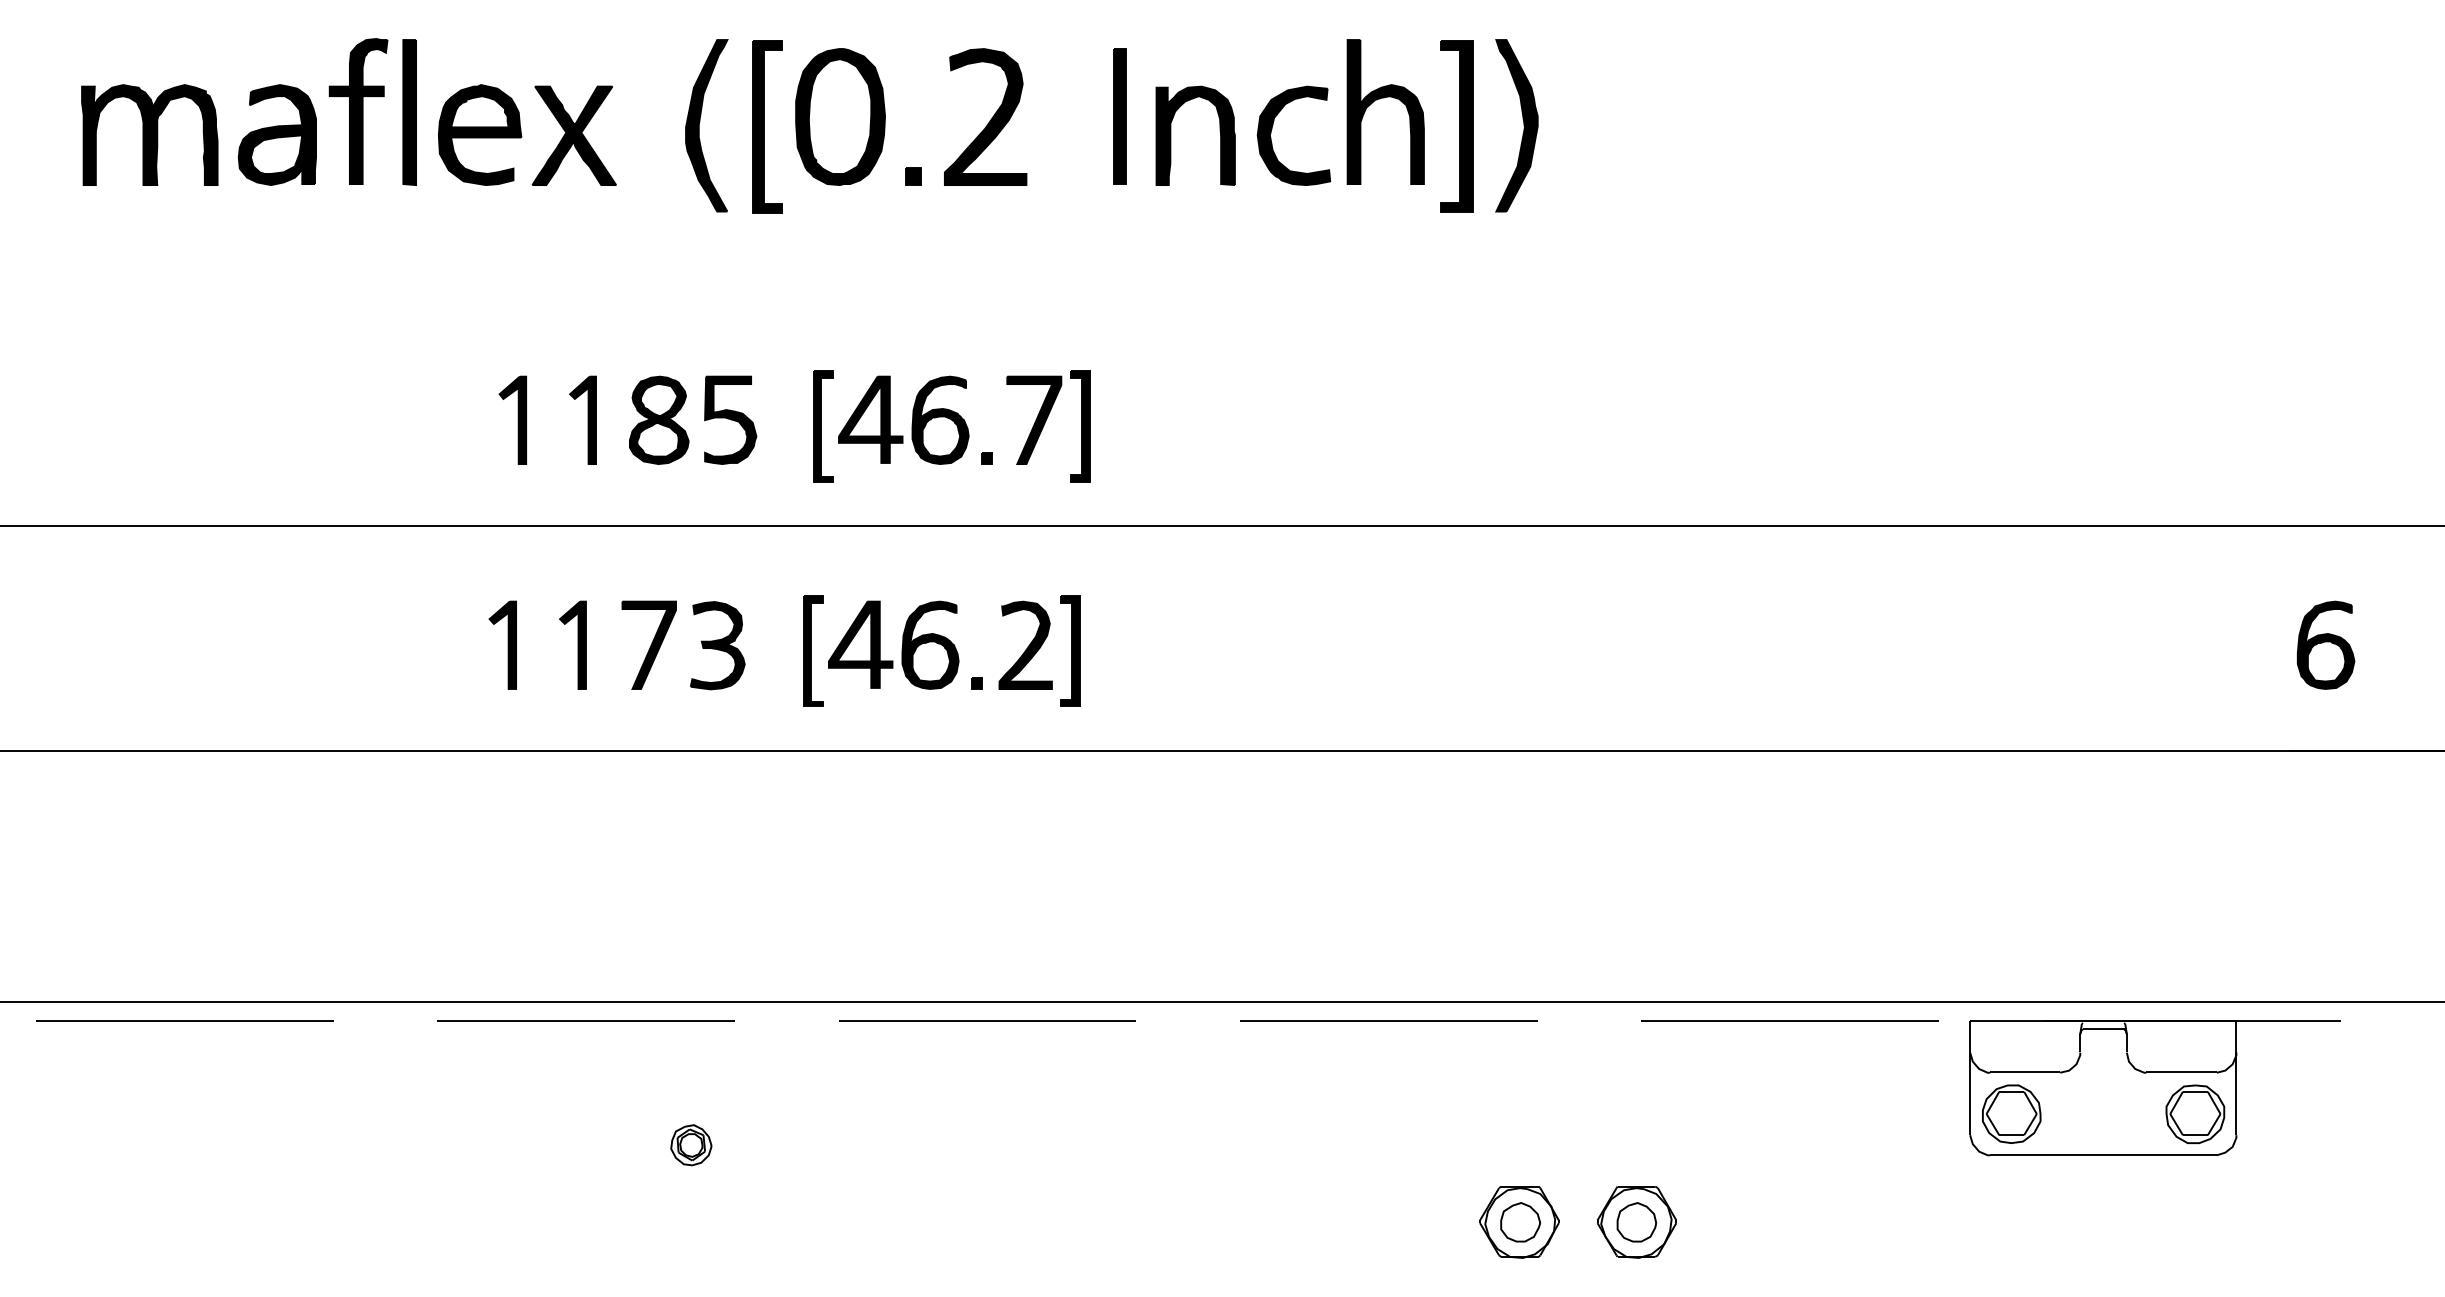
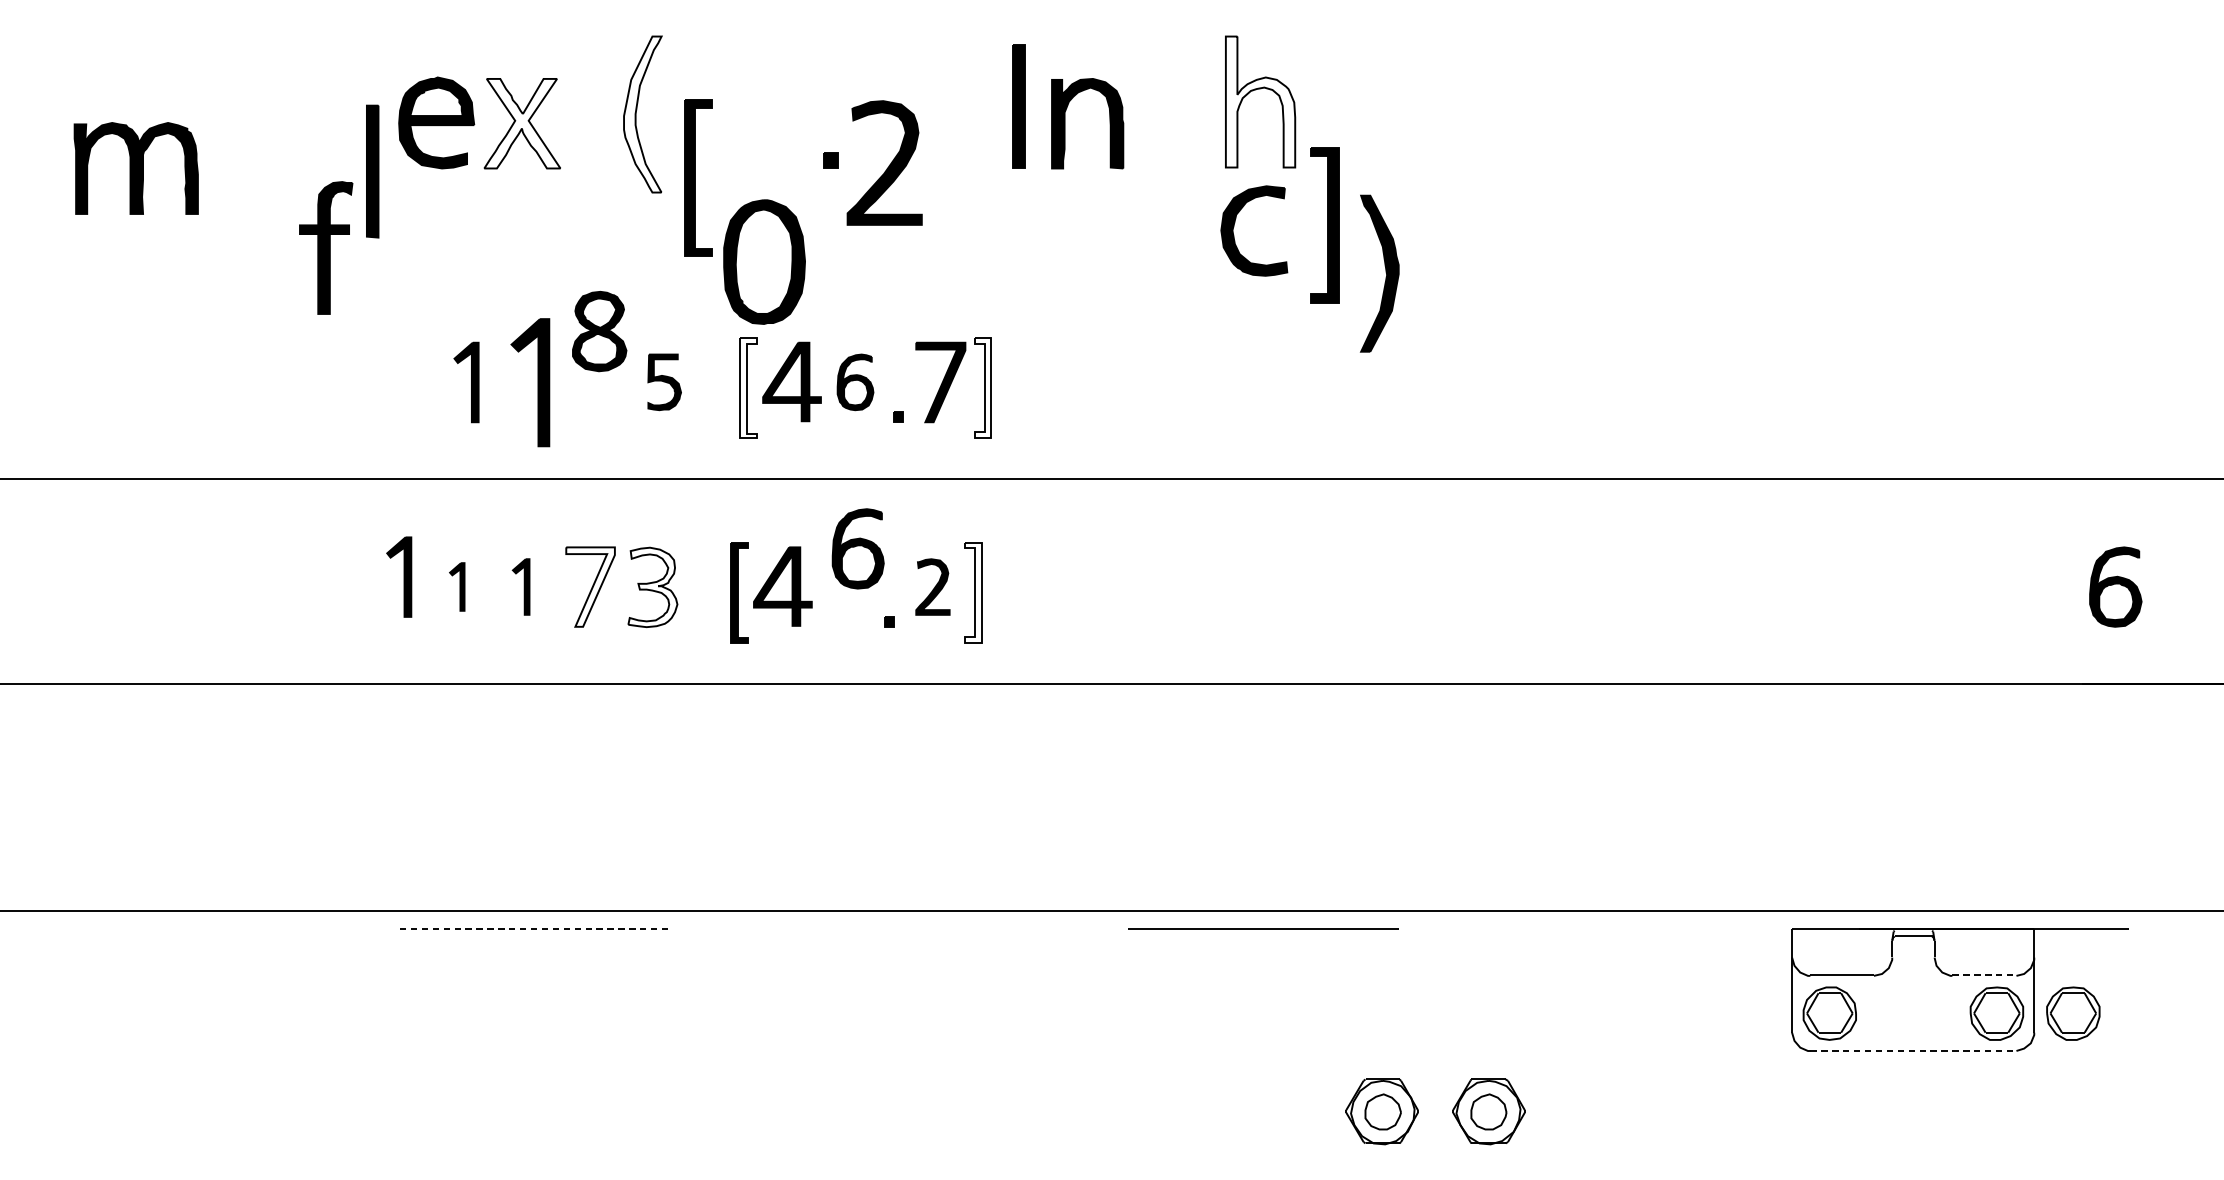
part: (358, 111) -> (326, 247), moved
part: (409, 112) -> (372, 171), moved
fill: (1385, 112) -> (1260, 102), removed
part: (840, 116) -> (764, 261), moved
part: (985, 116) -> (884, 162), moved
fill: (706, 125) -> (642, 114), removed
part: (1523, 125) -> (1385, 273), moved
part: (767, 126) -> (698, 177), moved
part: (1456, 126) -> (1324, 225), moved
part: (1272, 129) -> (1234, 225), moved
part: (149, 134) -> (135, 167), moved
part: (276, 134) -> (251, 122), removed
fill: (574, 135) -> (522, 123), removed
part: (582, 419) -> (529, 381), size x1.6
part: (659, 419) -> (599, 330), moved
part: (730, 419) -> (664, 381), size x0.7
part: (940, 419) -> (855, 381), size x0.7
fill: (822, 426) -> (748, 388), removed
fill: (1080, 426) -> (982, 388), removed
part: (438, 633) -> (398, 576), added
part: (502, 644) -> (457, 586), size x0.6
part: (572, 644) -> (520, 586), size x0.7
fill: (649, 644) -> (590, 586), removed
part: (930, 644) -> (858, 548), moved
part: (1025, 644) -> (932, 586), size x0.7
fill: (717, 645) -> (652, 587), removed
fill: (1070, 651) -> (973, 592), removed
line: (184, 1020) -> (167, 928), removed
line: (987, 1020) -> (898, 928), removed
line: (1789, 1020) -> (1627, 928), removed
line: (585, 1021) -> (532, 929), solid -> dashed
line: (2182, 1071) -> (1985, 974), solid -> dashed
part: (2279, 1114) -> (2073, 1013), added
part: (691, 1145) -> (629, 1042), removed
line: (2104, 1155) -> (1914, 1051), solid -> dashed

